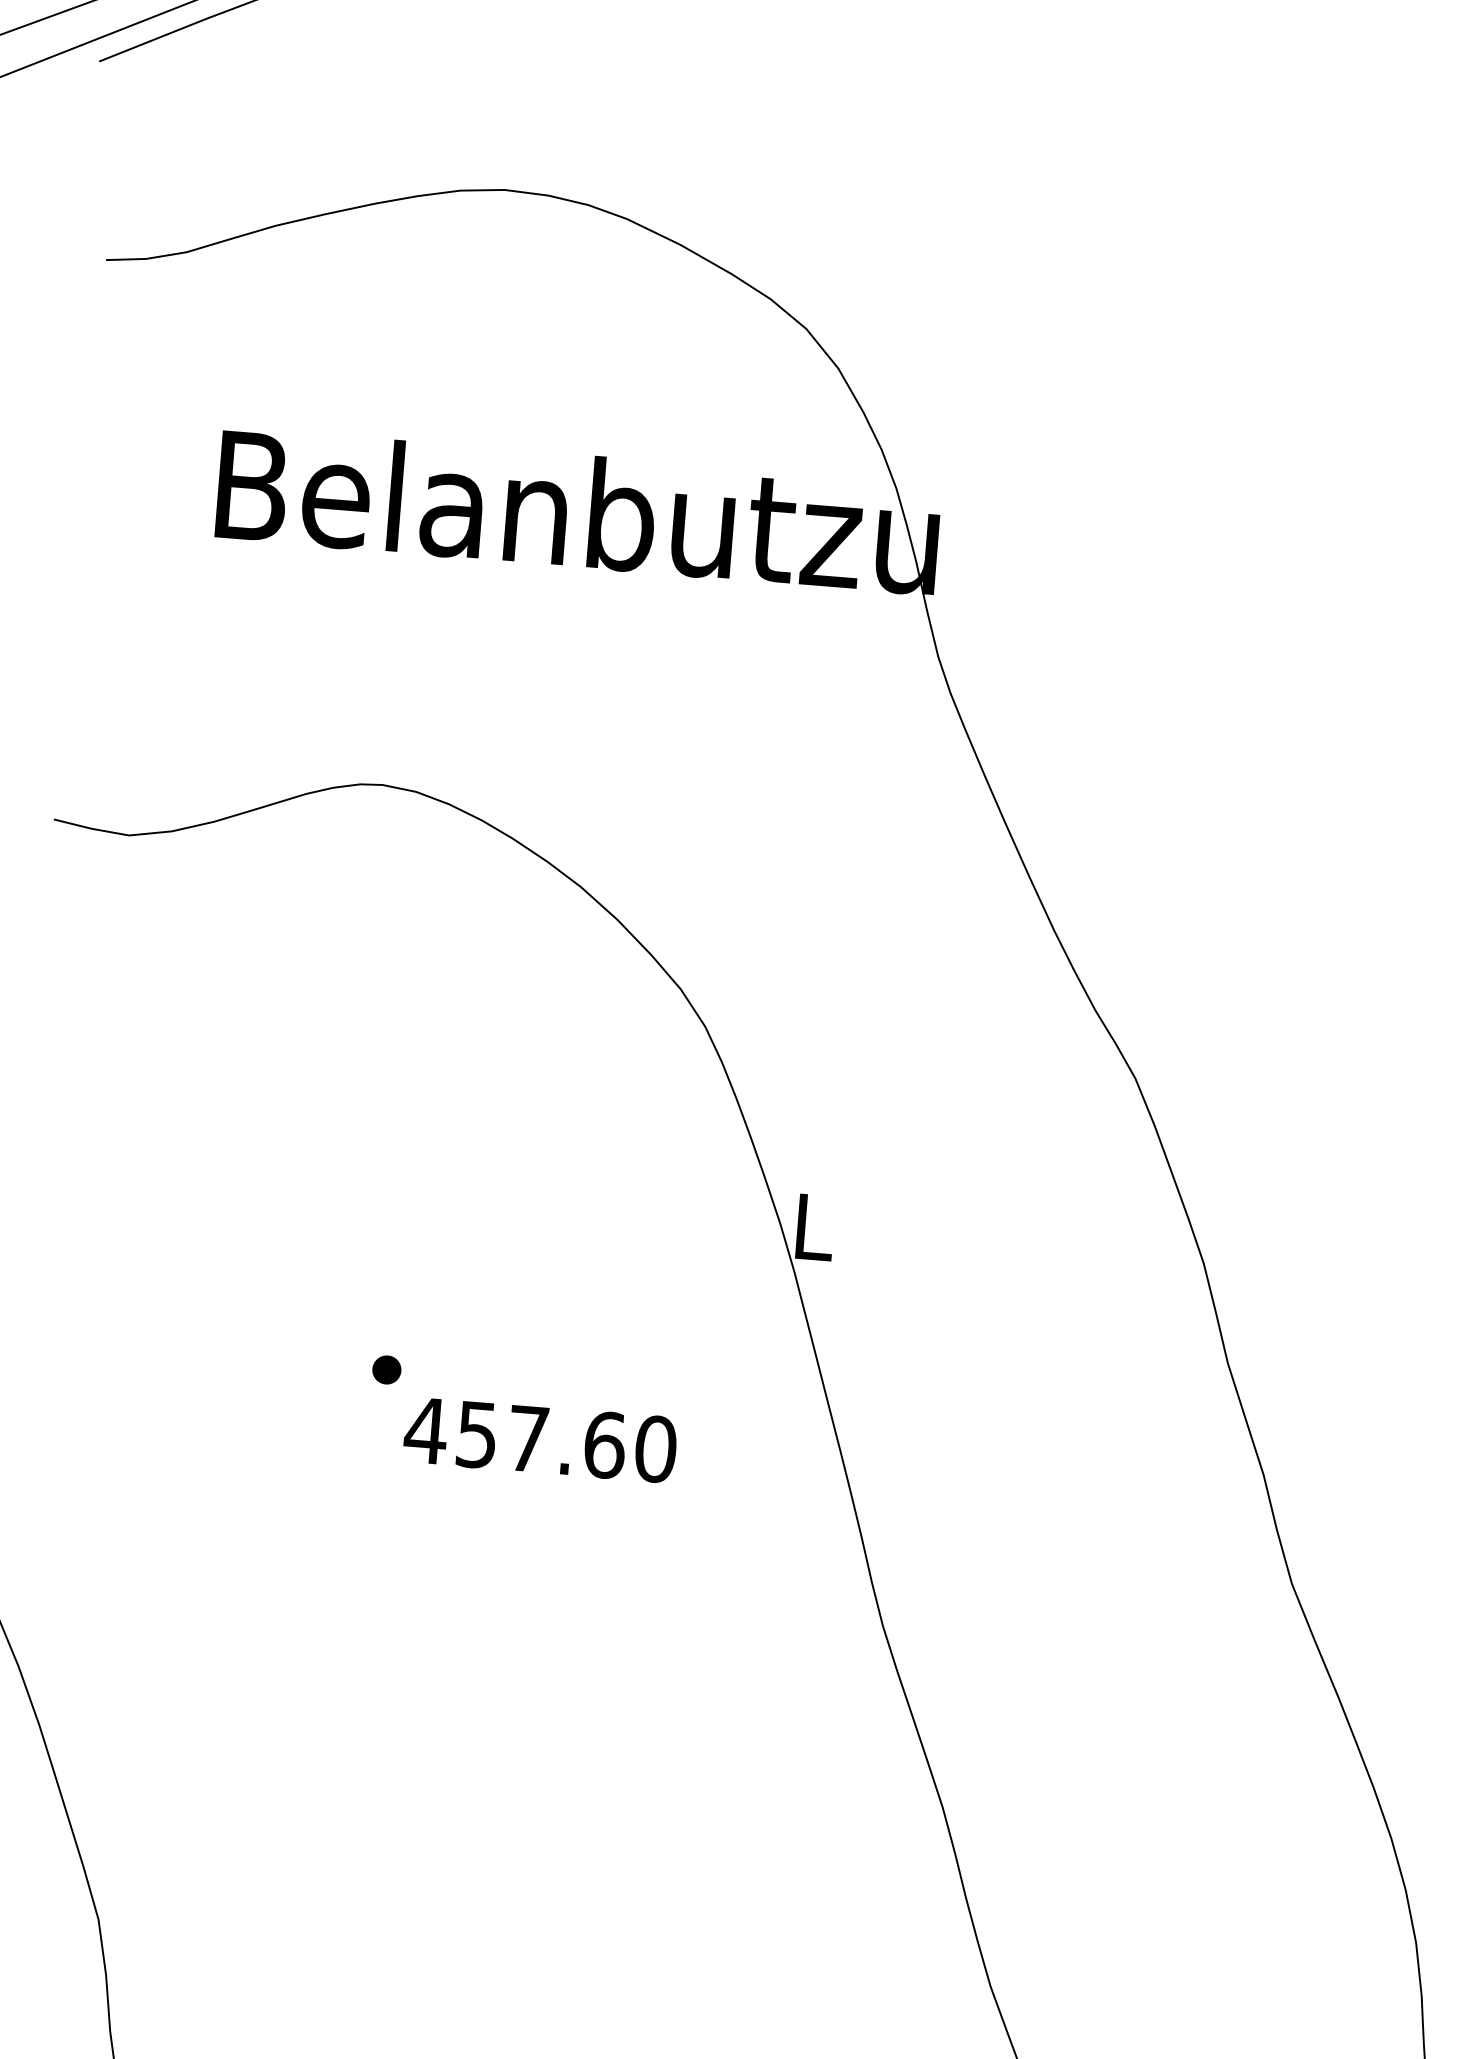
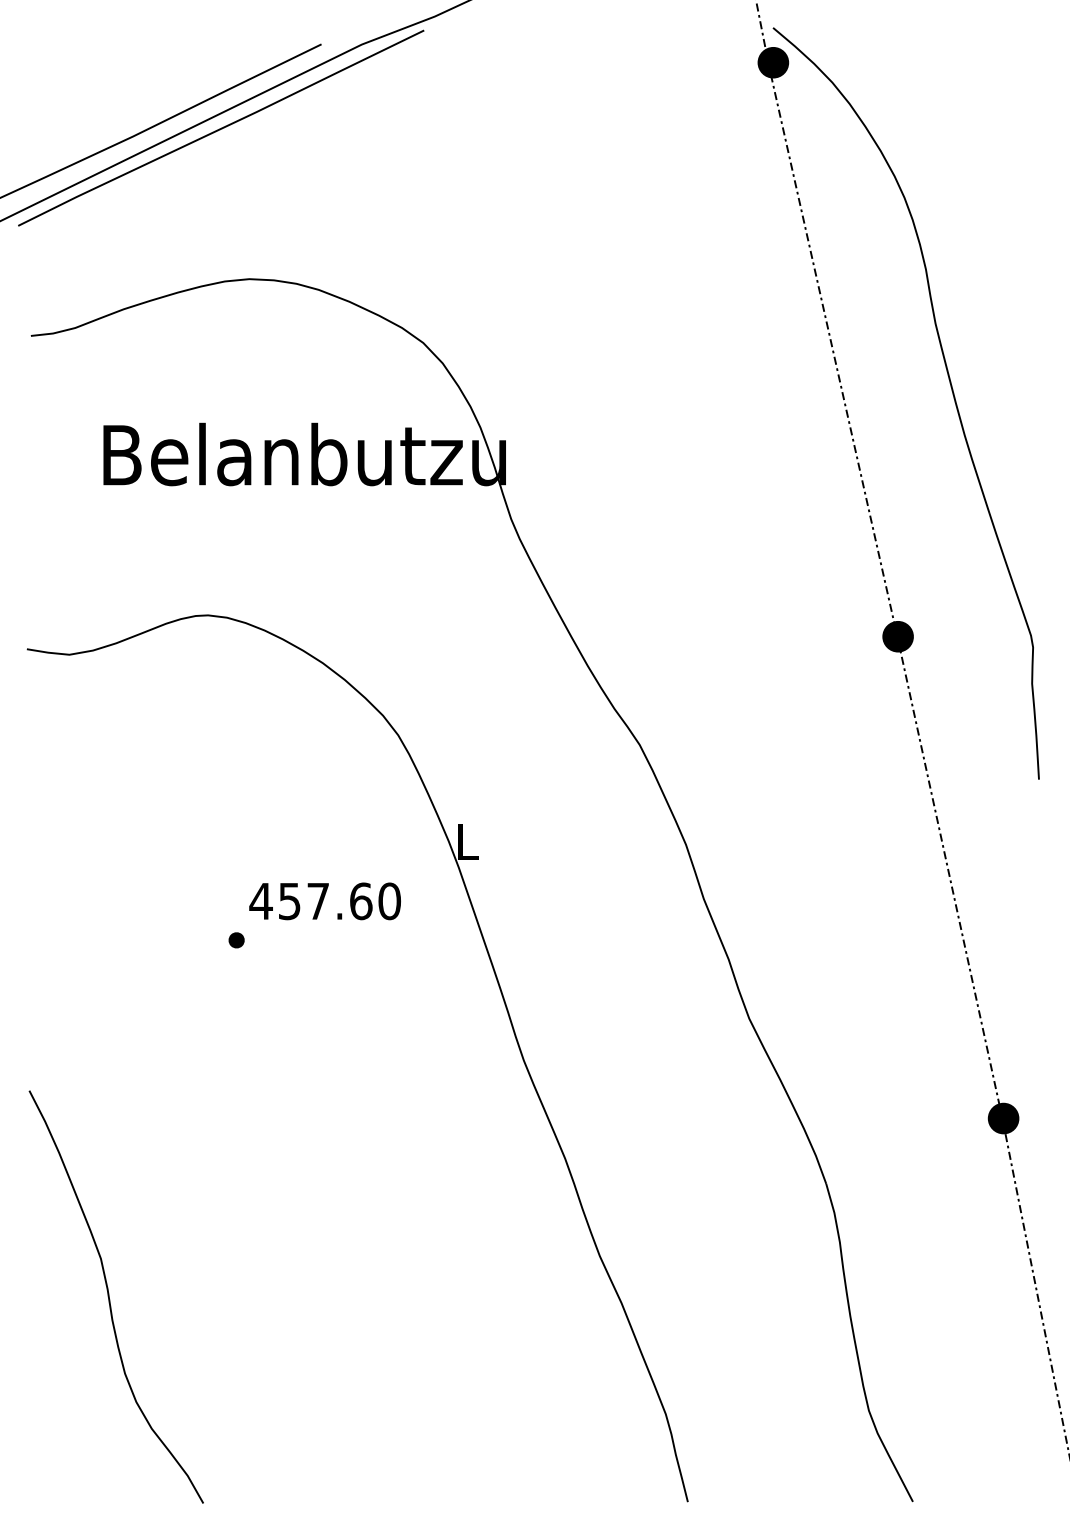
text: (539, 1440) -> (324, 901), moved

